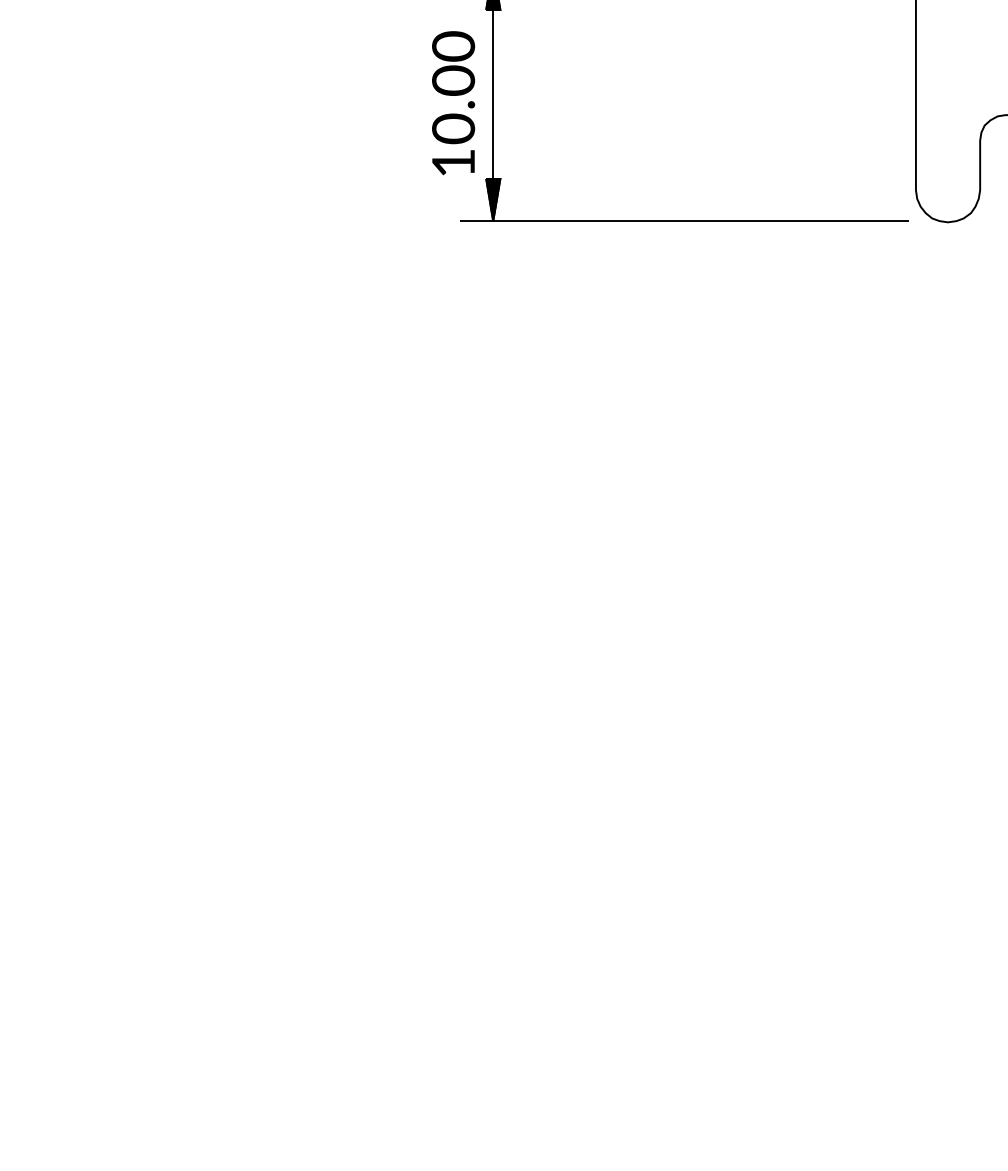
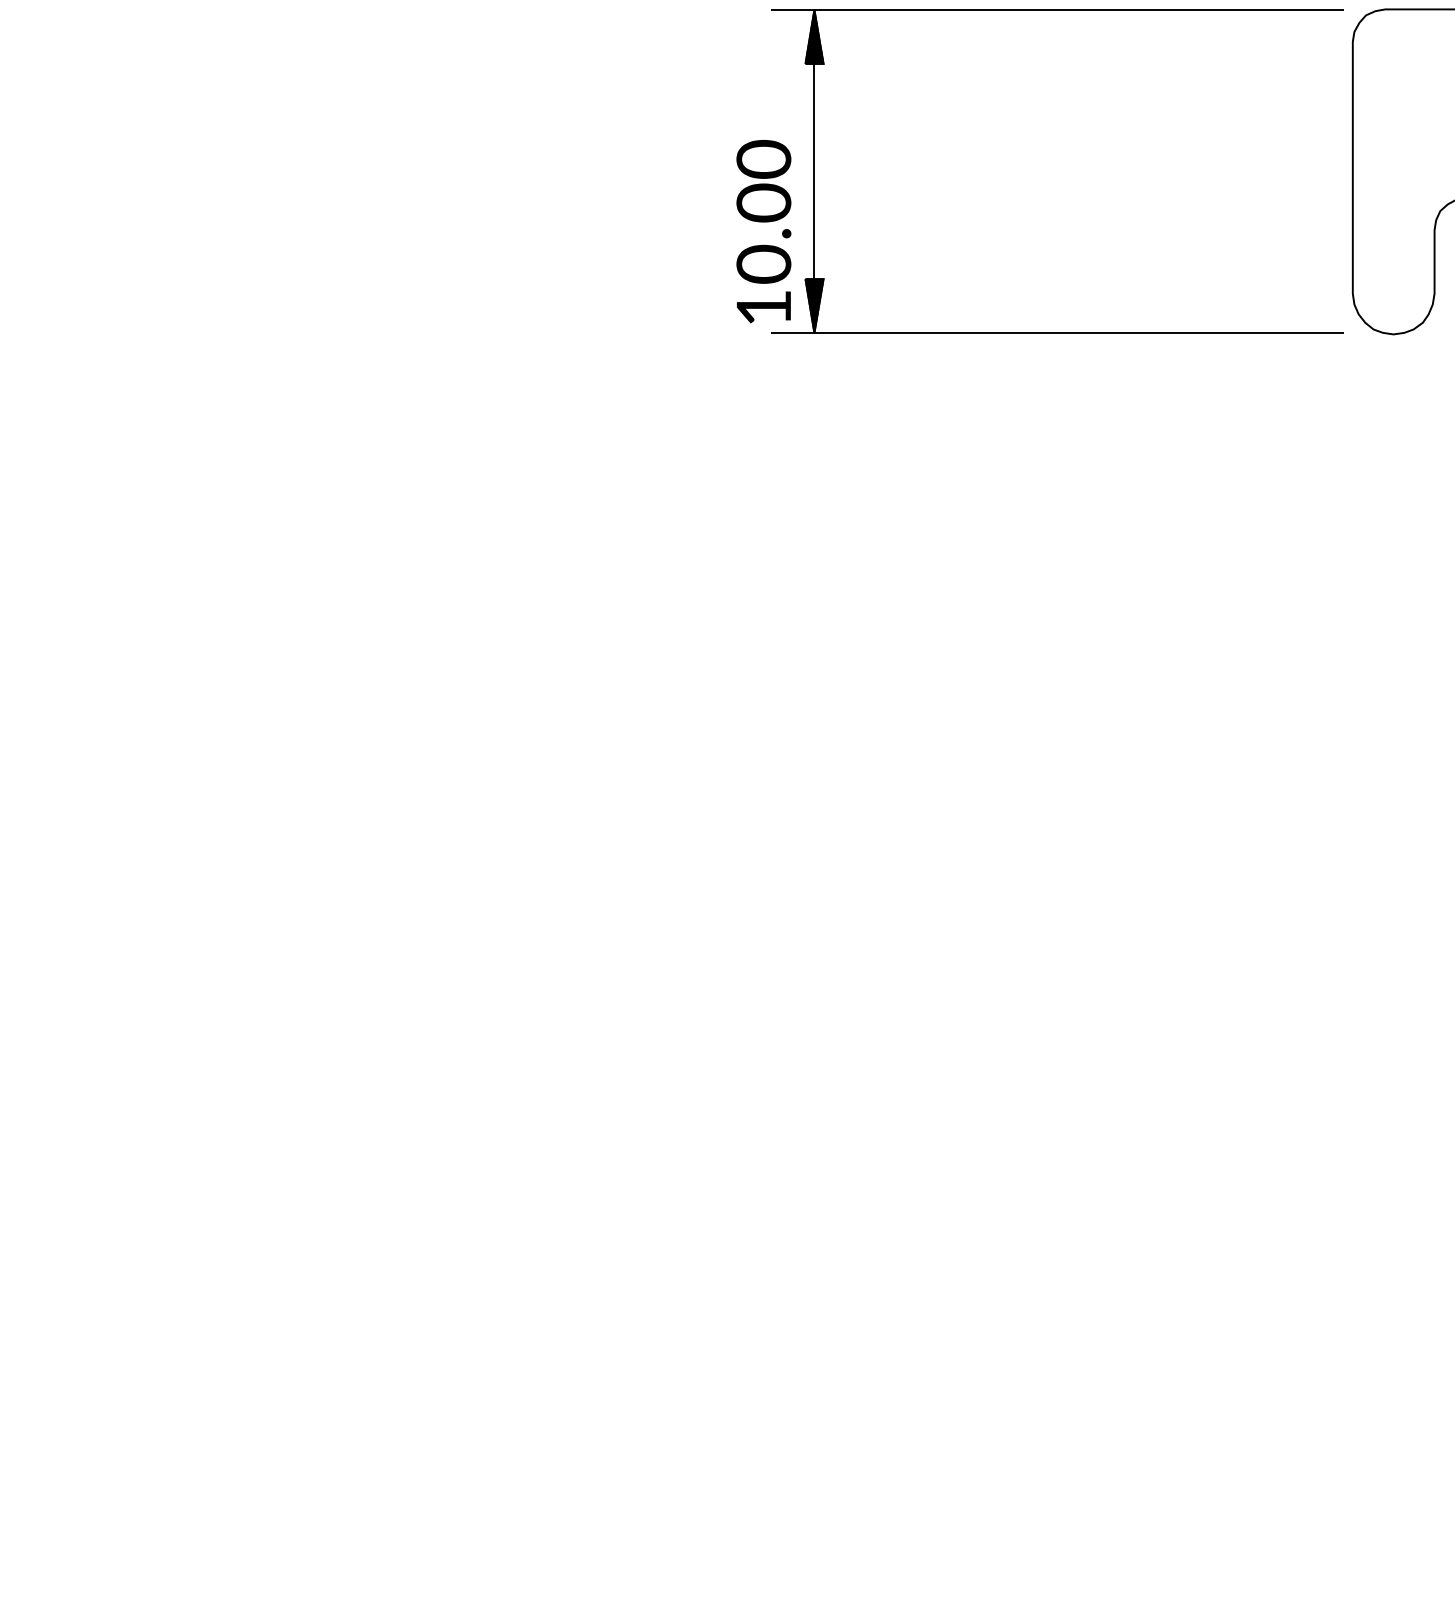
text: (453, 103) -> (763, 231), moved

